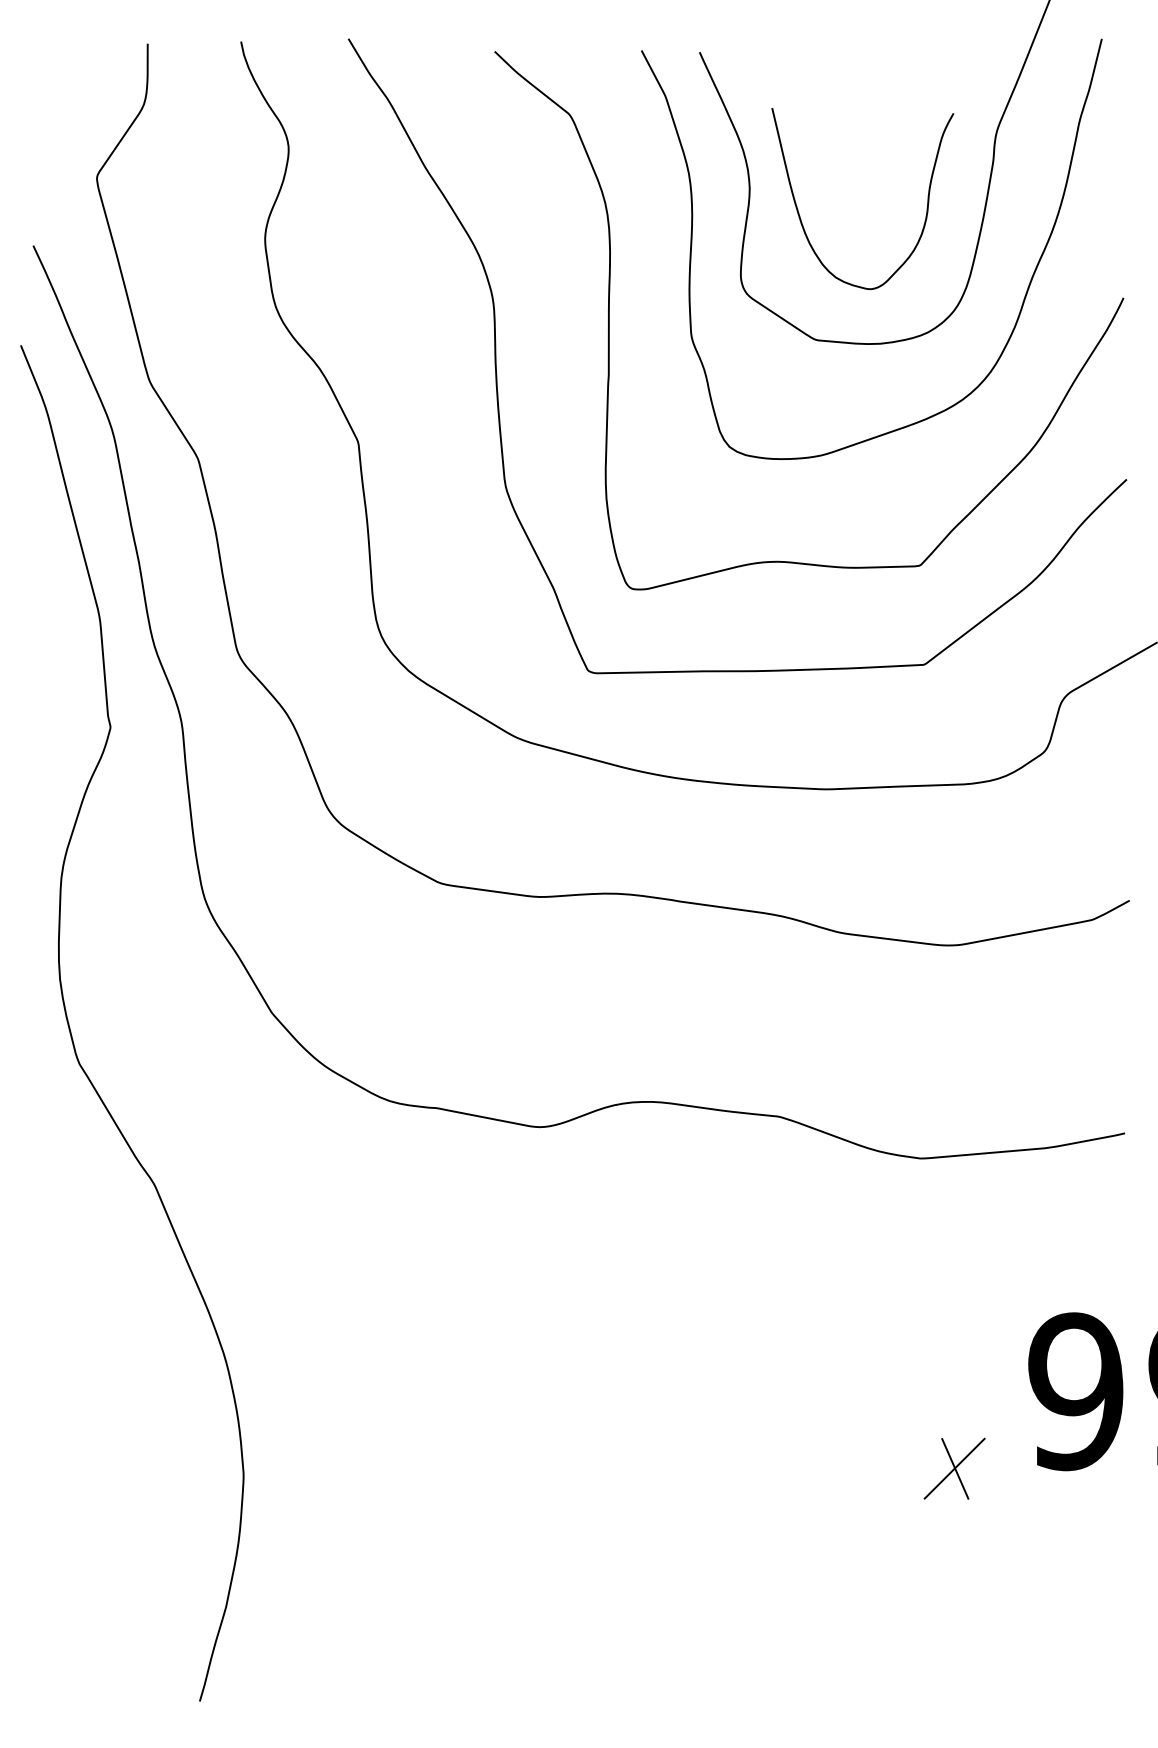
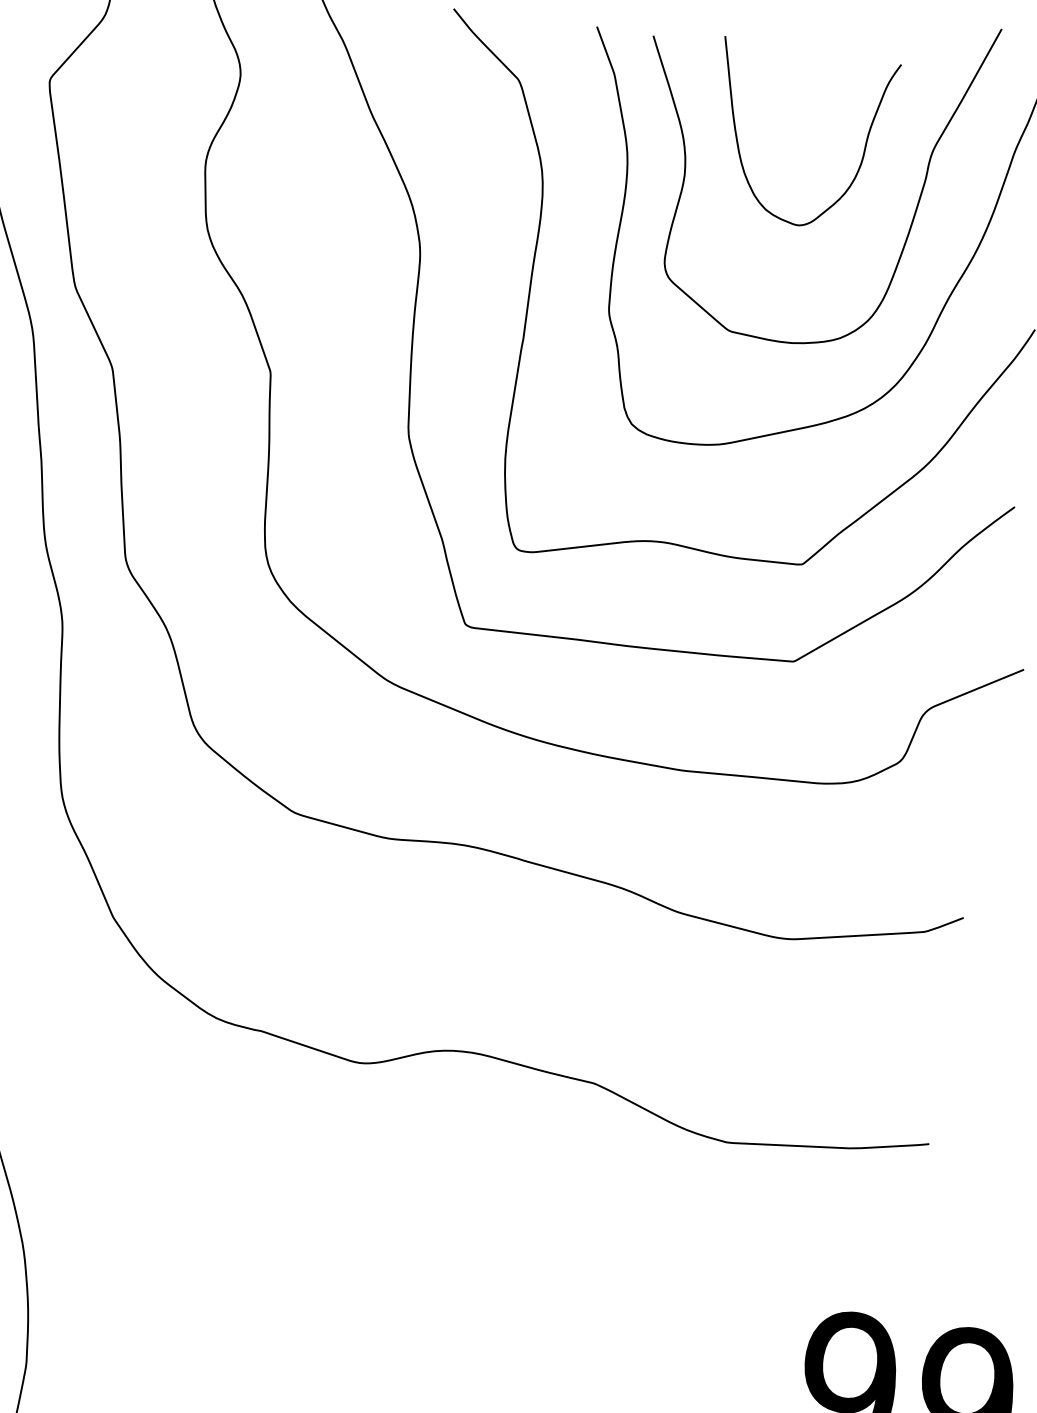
curve: (801, 219) -> (739, 148), moved

